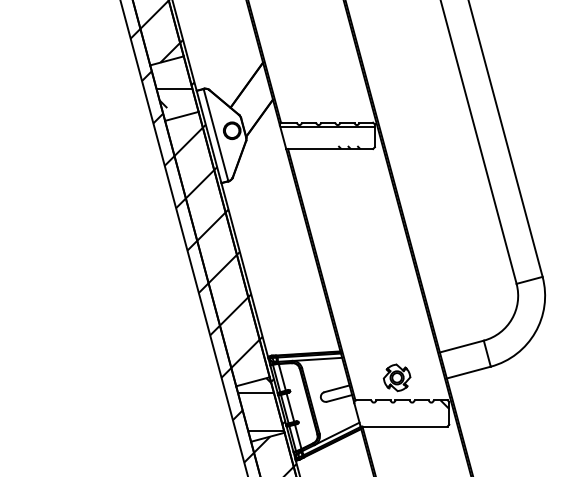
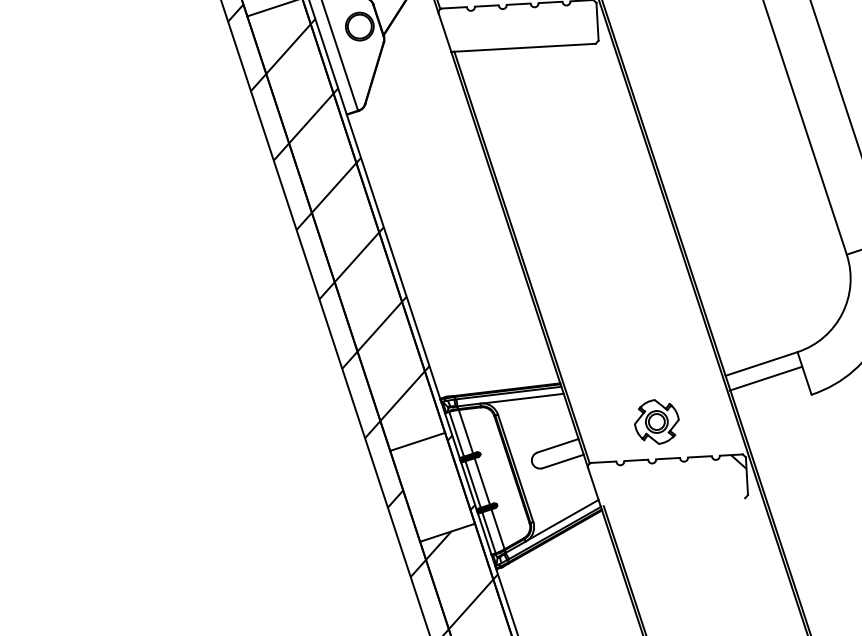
hatch: (327, 138) -> (518, 30), removed
line: (468, 372) -> (765, 378), moved
hatch: (261, 404) -> (433, 478), removed
line: (403, 426) -> (672, 502), removed

